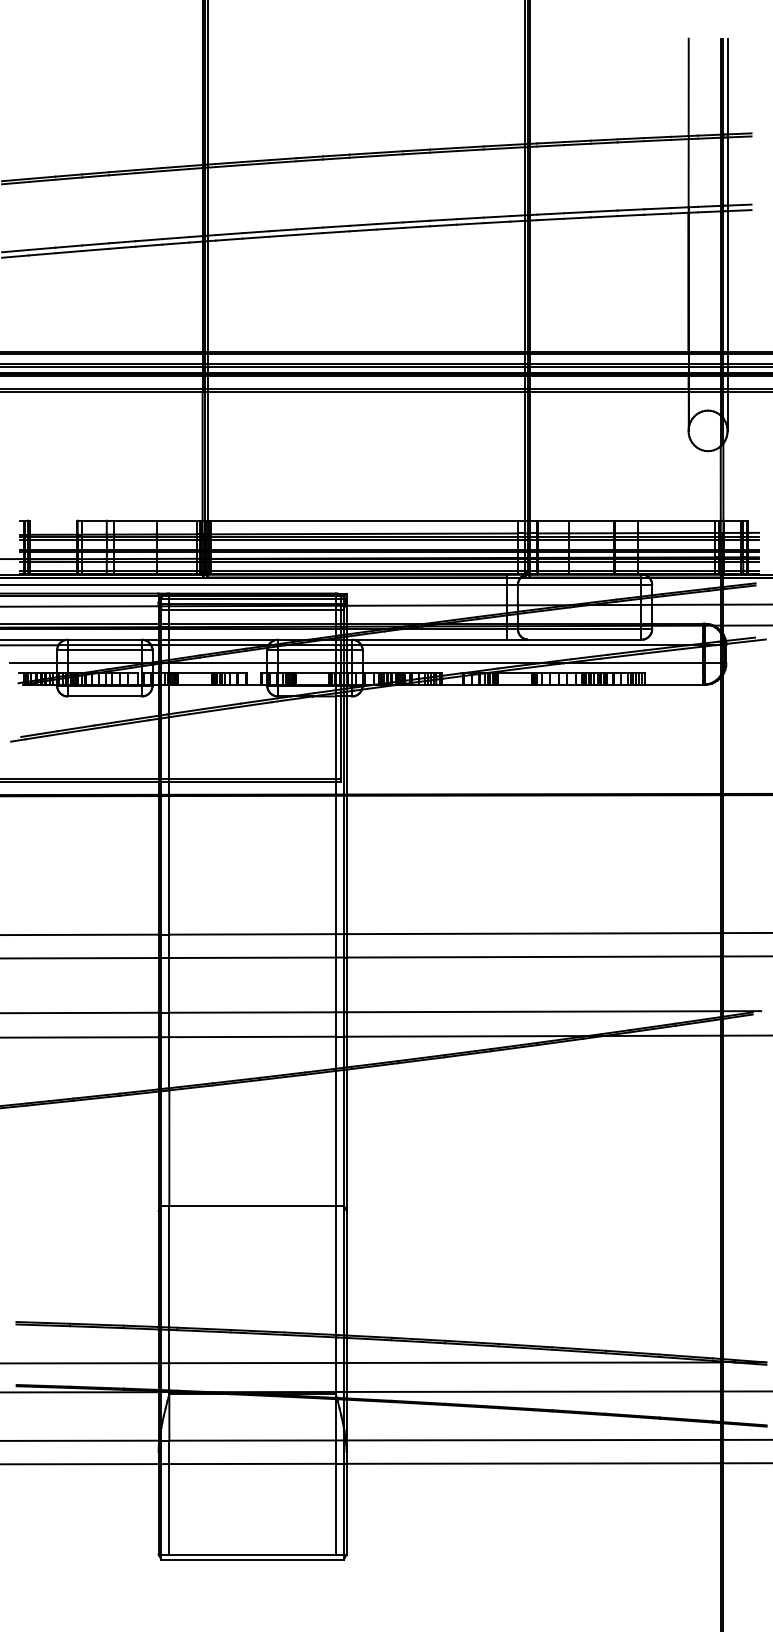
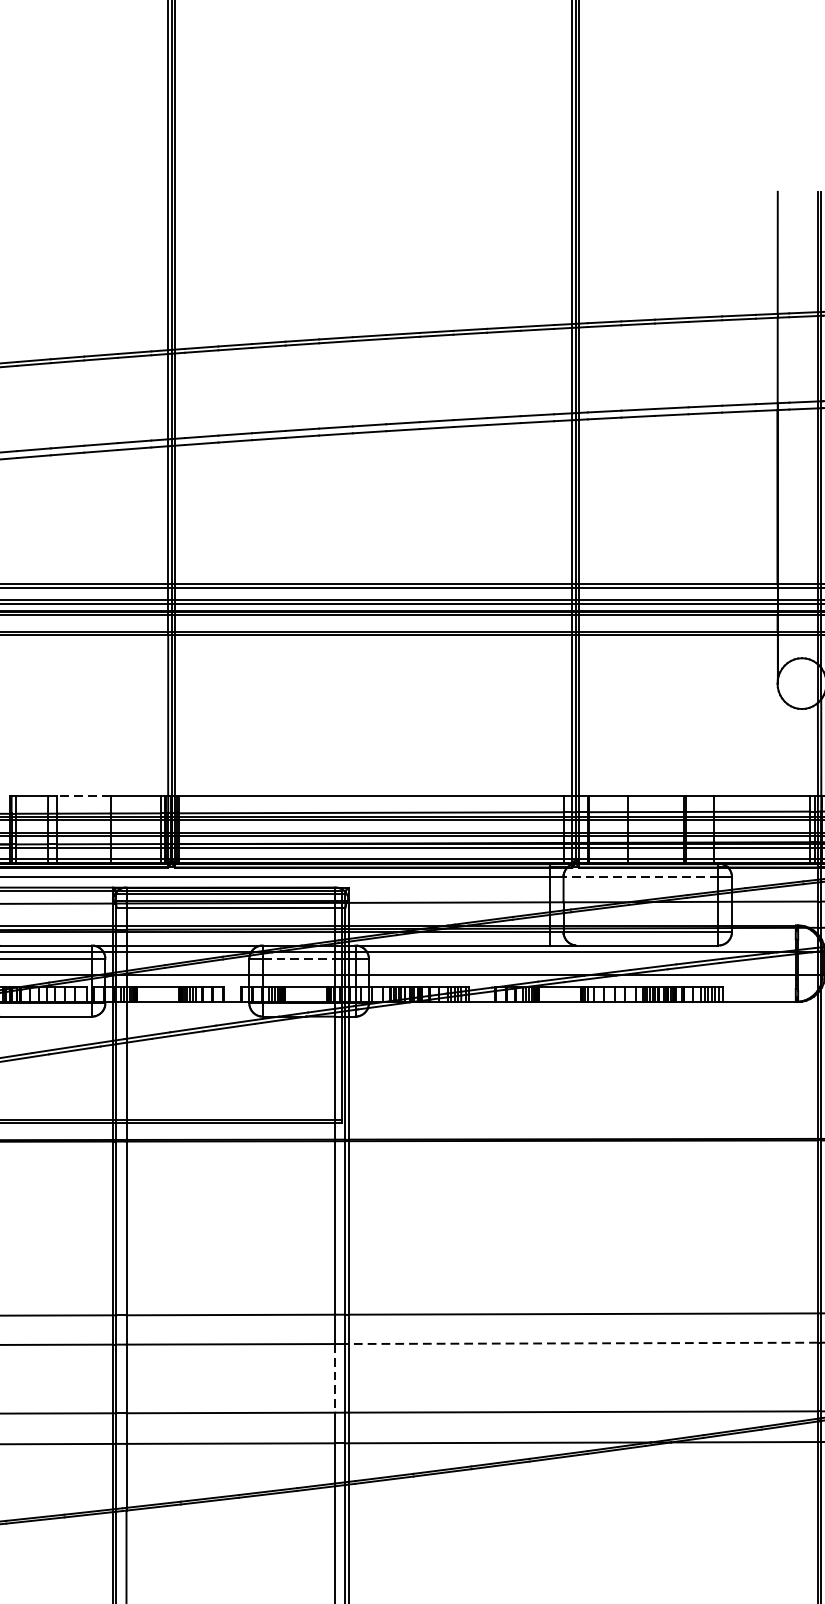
line: (134, 520) -> (82, 795), solid -> dashed
line: (579, 585) -> (640, 877), solid -> dashed
line: (306, 650) -> (298, 959), solid -> dashed
line: (533, 957) -> (583, 1343), solid -> dashed
line: (335, 985) -> (334, 1379), solid -> dashed

